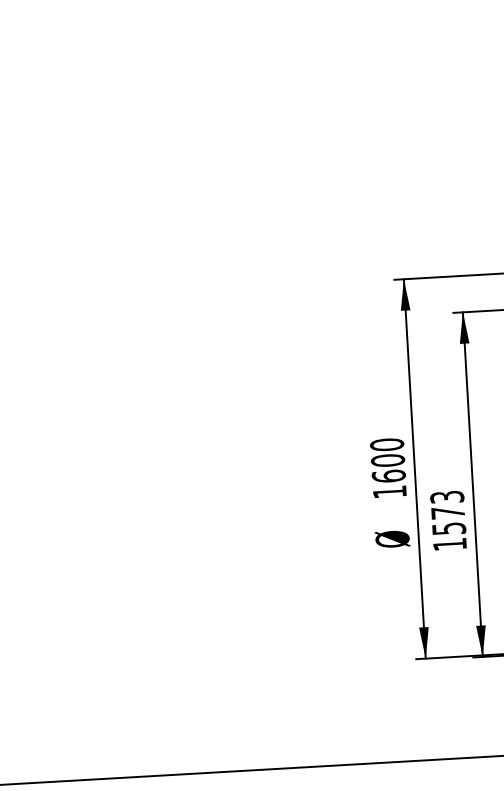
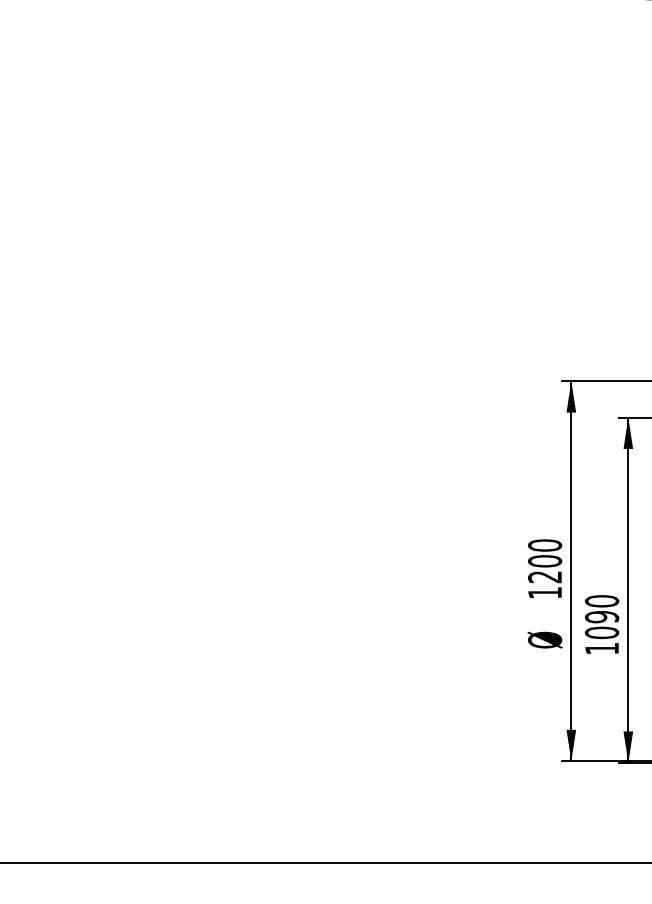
text: (389, 475) -> (545, 576), 1600 -> 1200
text: (448, 513) -> (602, 617), 1573 -> 1090

